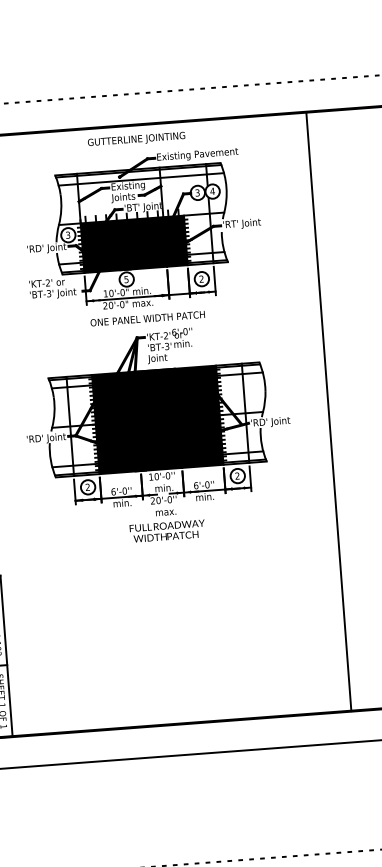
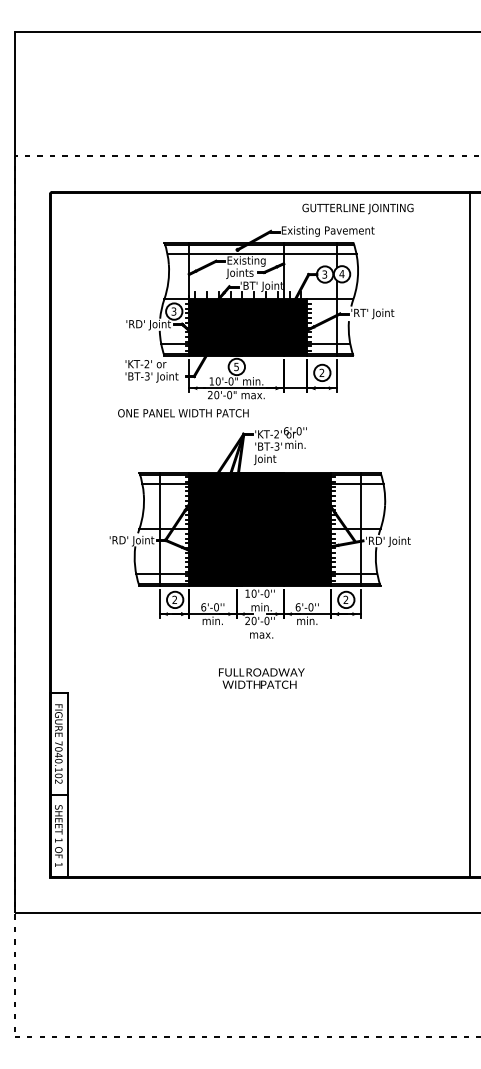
text: (136, 139) -> (357, 208), moved
text: (147, 318) -> (183, 413), moved
line: (328, 411) -> (470, 534), moved
text: (167, 531) -> (261, 678), moved

